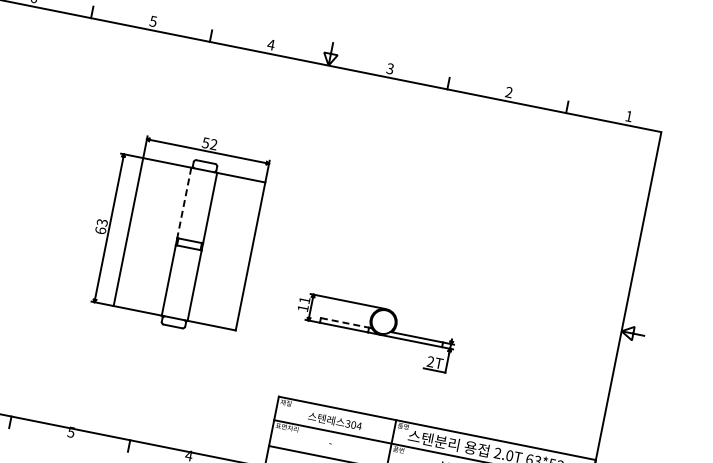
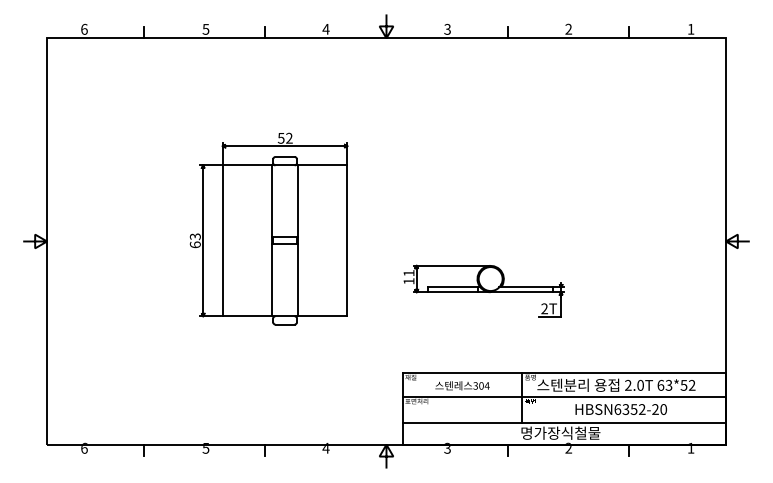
line: (183, 203) -> (271, 201), dashed -> solid
line: (344, 322) -> (452, 287), dashed -> solid

